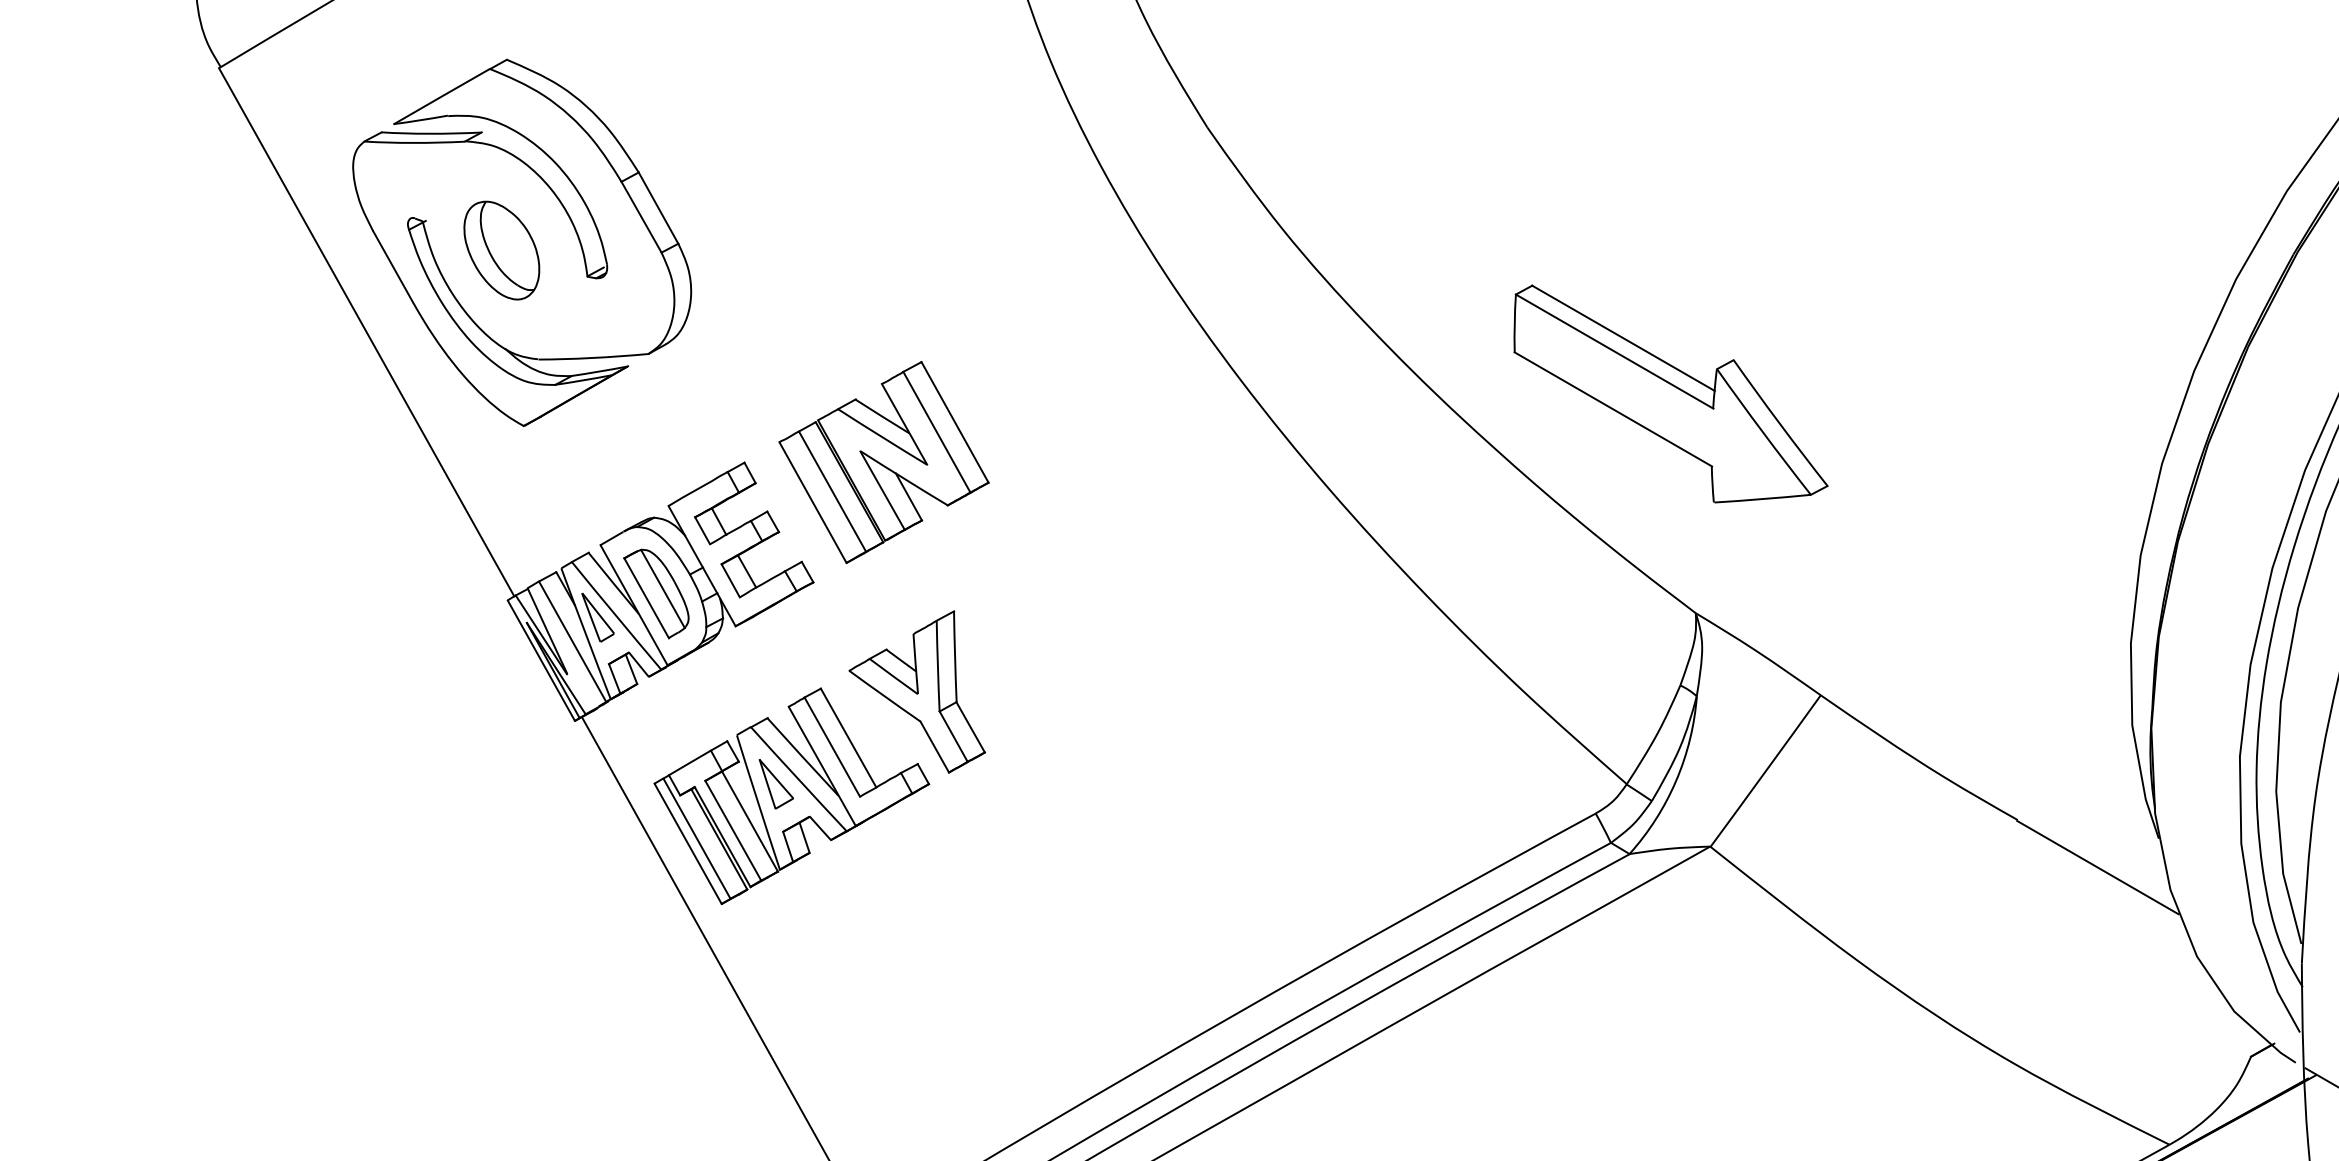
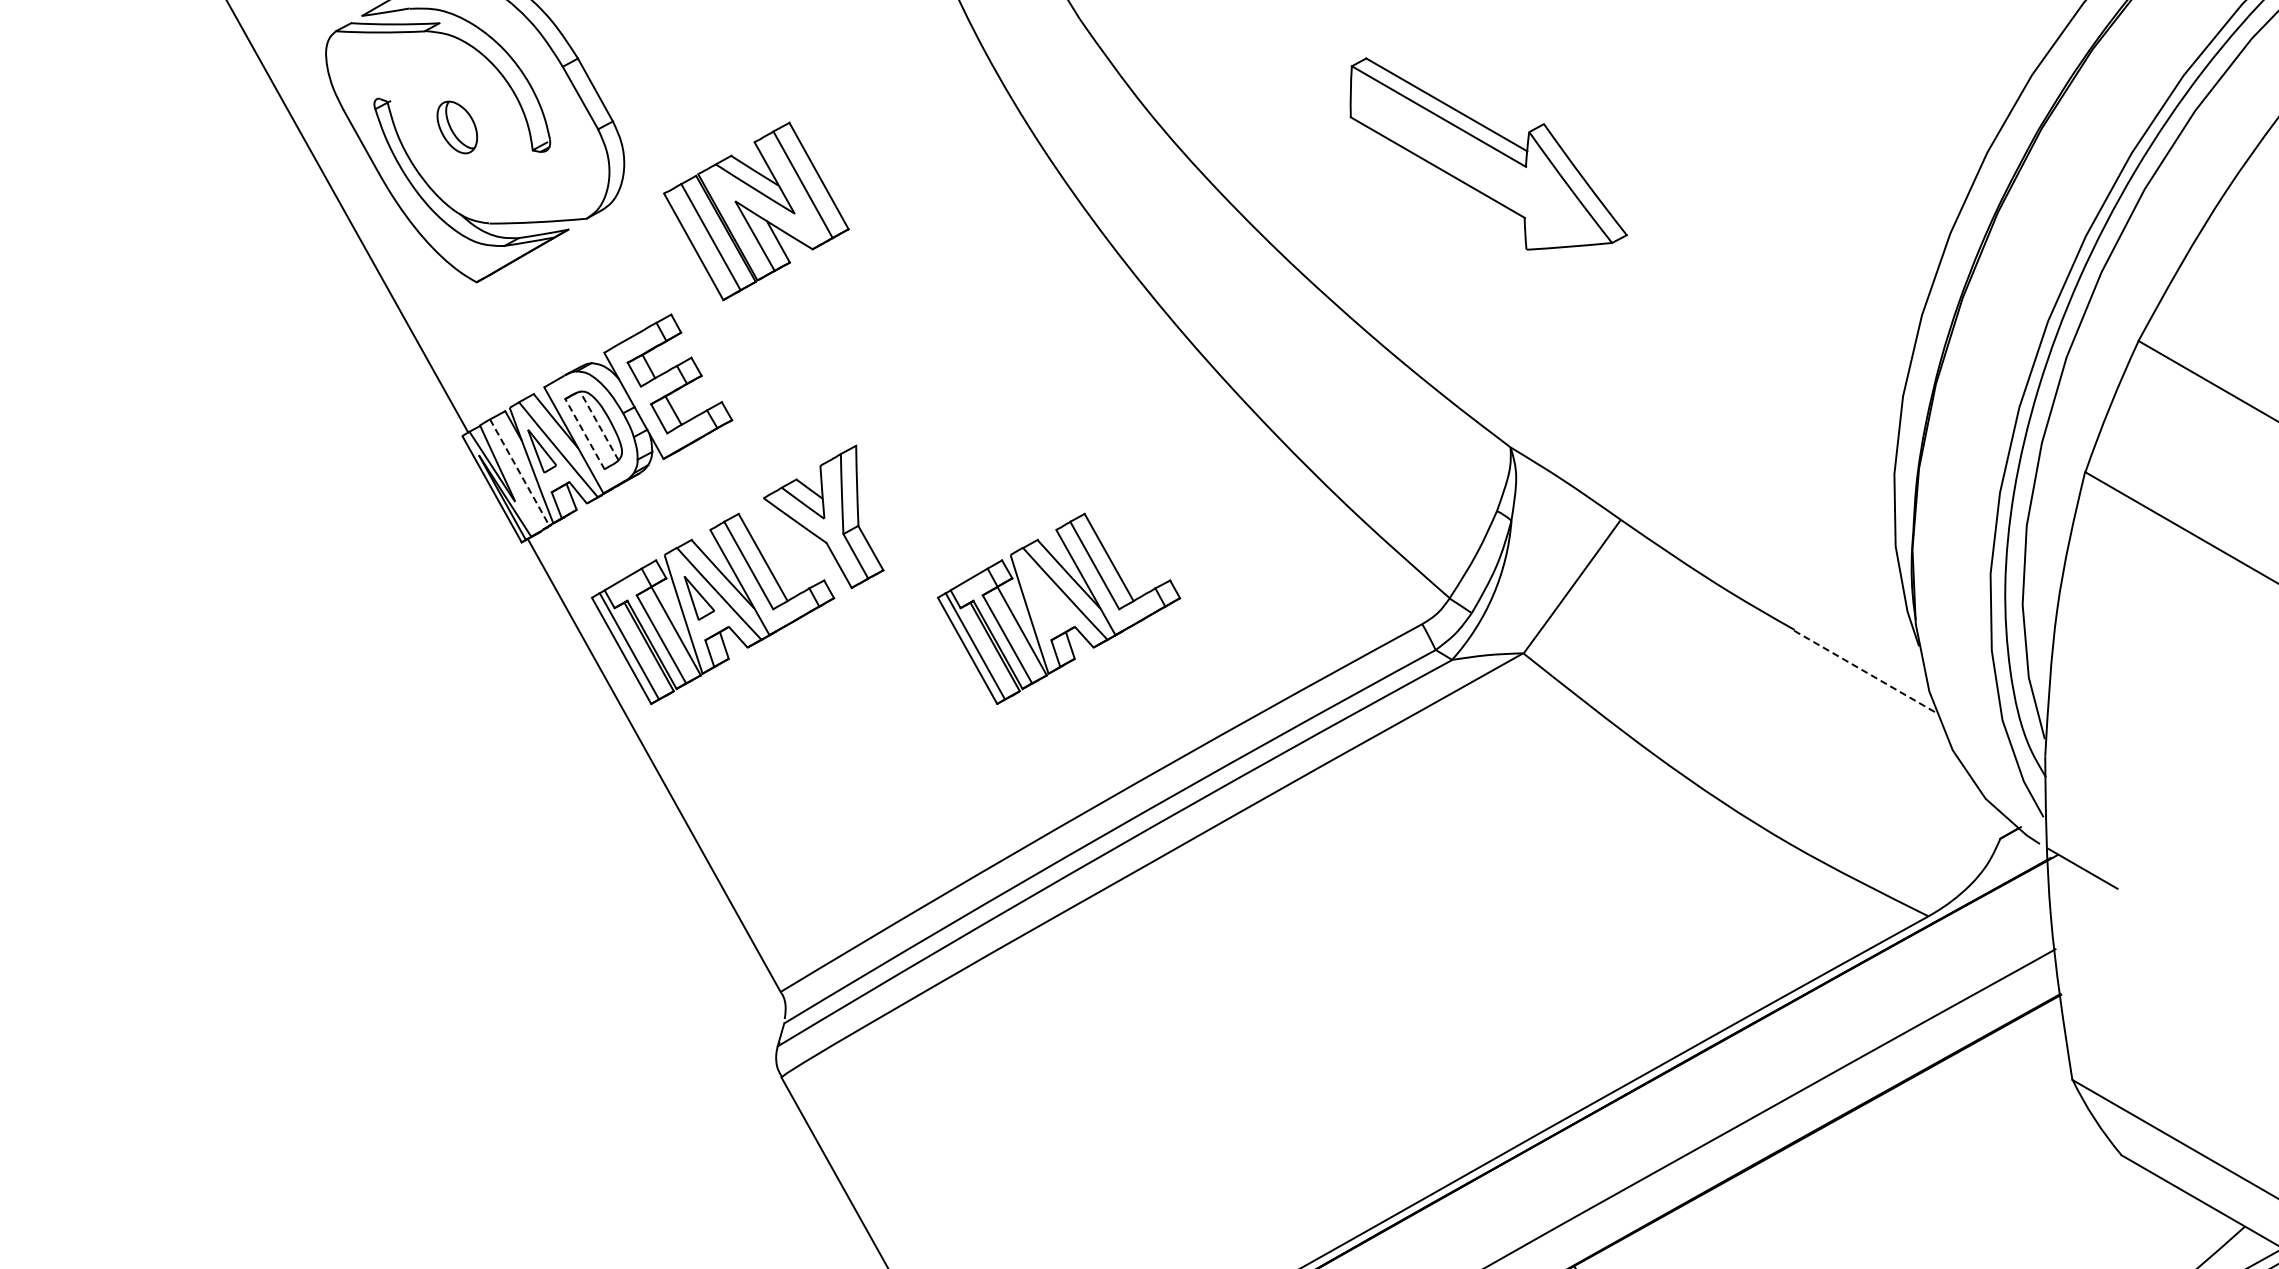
part: (502, 250) -> (457, 127), size x0.6
part: (1670, 393) -> (1488, 153), moved
part: (884, 462) -> (756, 211), moved
line: (663, 589) -> (599, 426), solid -> dashed
line: (646, 597) -> (584, 433), solid -> dashed
line: (572, 641) -> (519, 472), solid -> dashed
part: (1184, 795) -> (1059, 608), added
line: (2098, 868) -> (1865, 672), solid -> dashed

